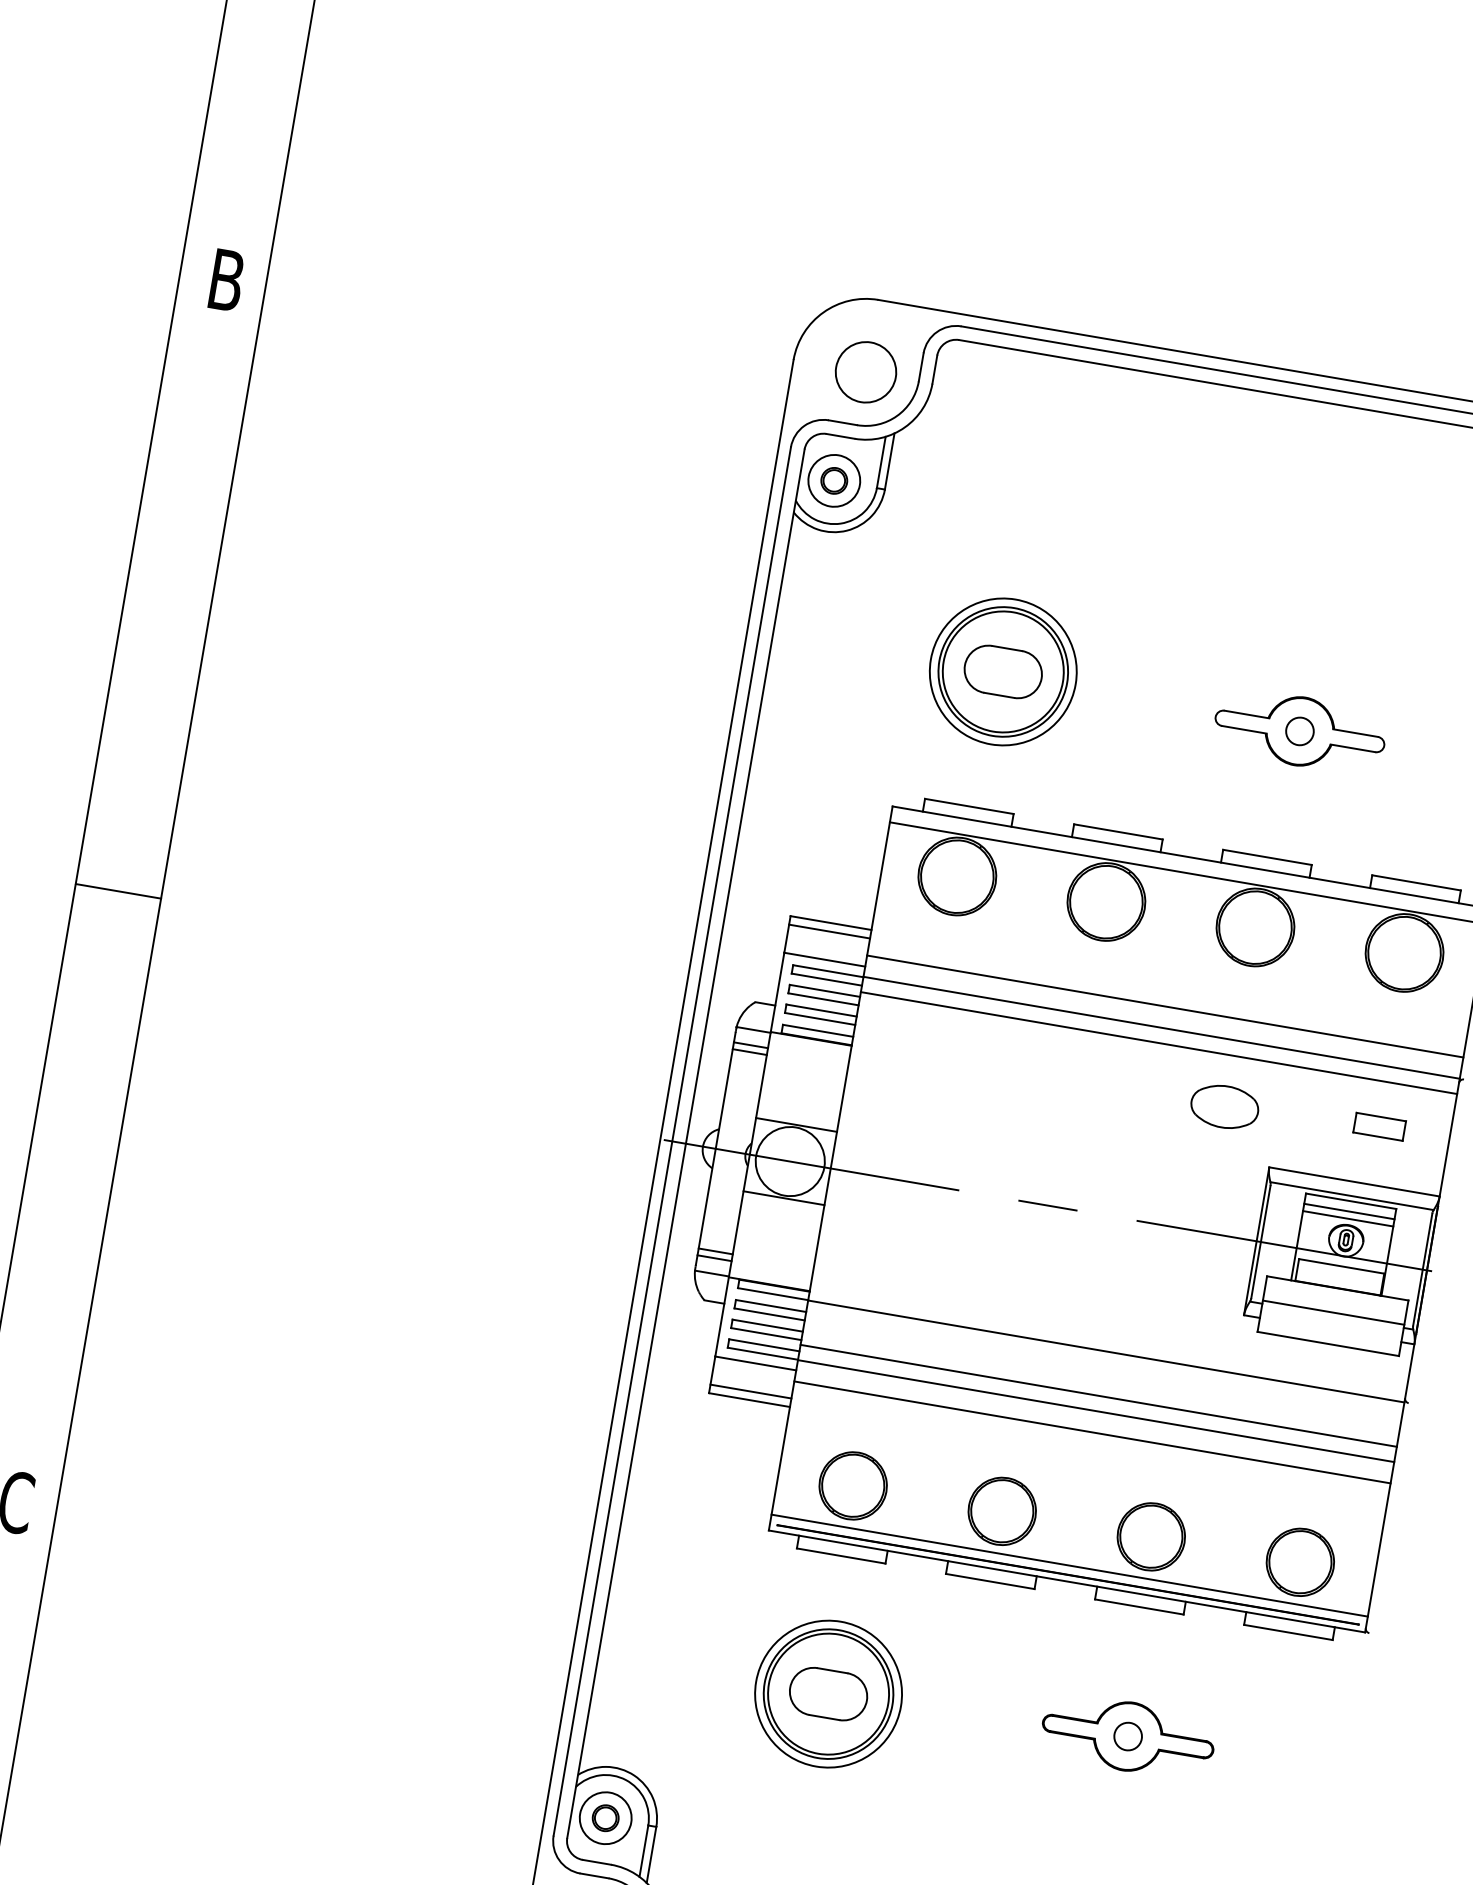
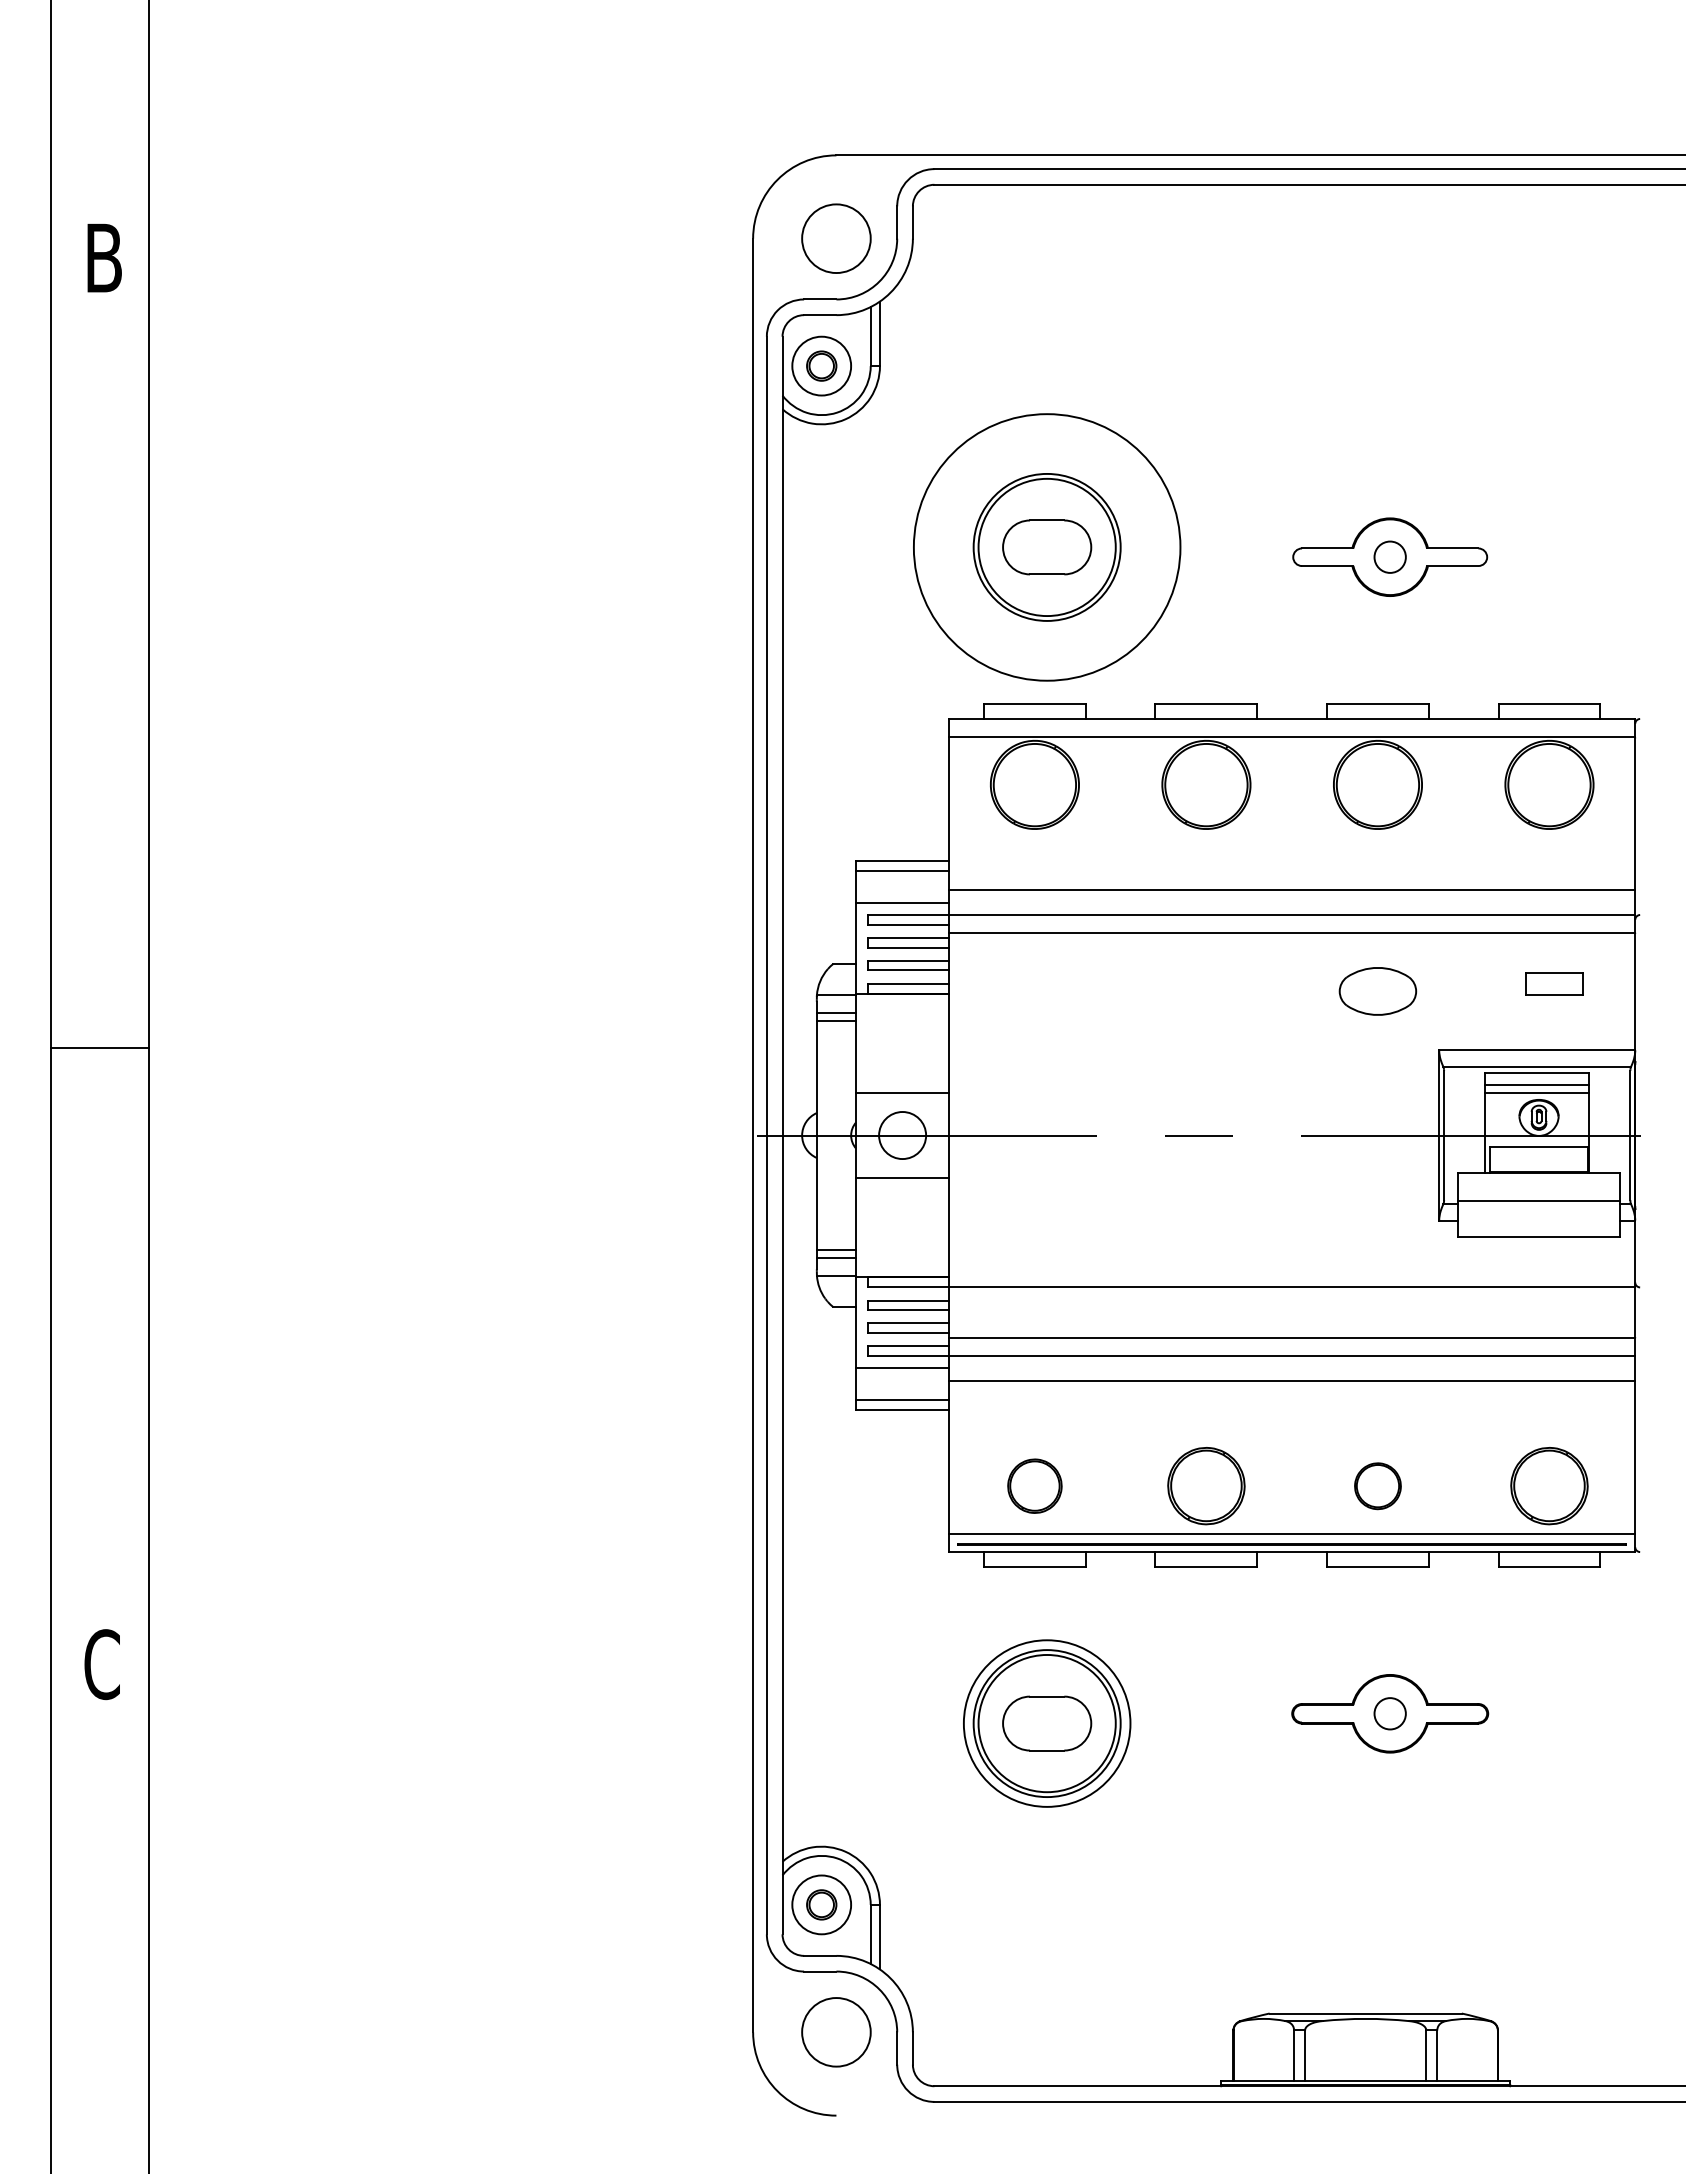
circle: (1002, 671) -> (1046, 547), size x1.6
line: (118, 891) -> (99, 1047), moved
circle: (790, 1161) -> (902, 1135), size x0.6
part: (852, 1486) -> (1034, 1486), size x0.7
part: (1150, 1537) -> (1377, 1486), size x0.6

